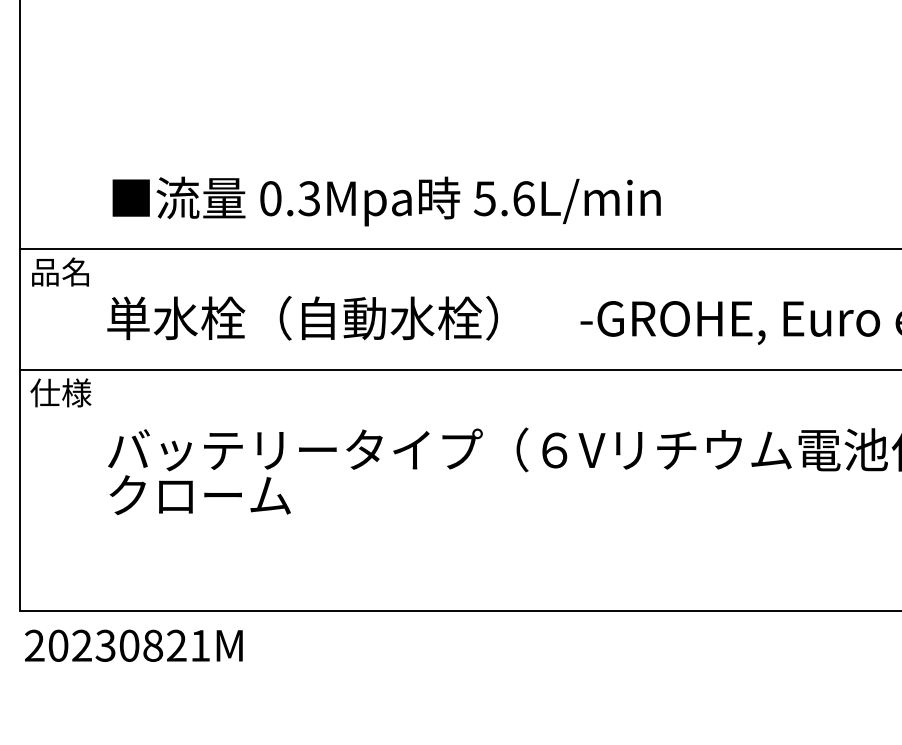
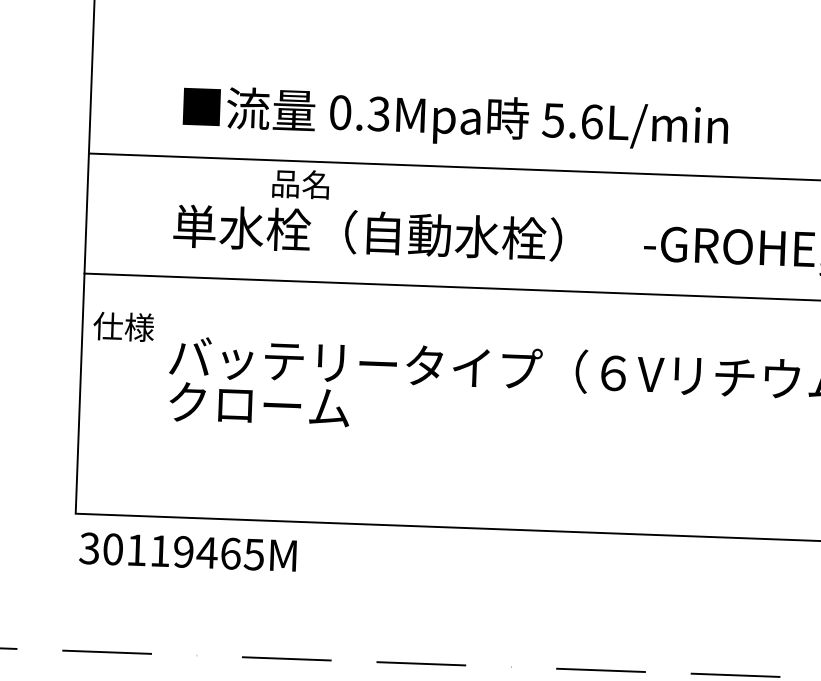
text: (60, 271) -> (300, 183), moved
text: (60, 392) -> (123, 326), moved
text: (117, 645) -> (171, 551), 20230821M -> 30119465M

